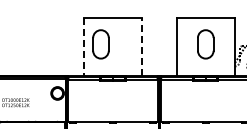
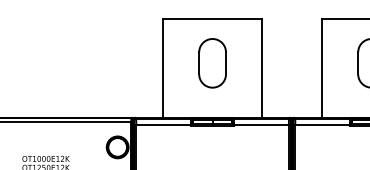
part: (100, 44) -> (211, 63), moved
line: (84, 47) -> (163, 68), dashed -> solid
line: (141, 47) -> (261, 68), dashed -> solid

